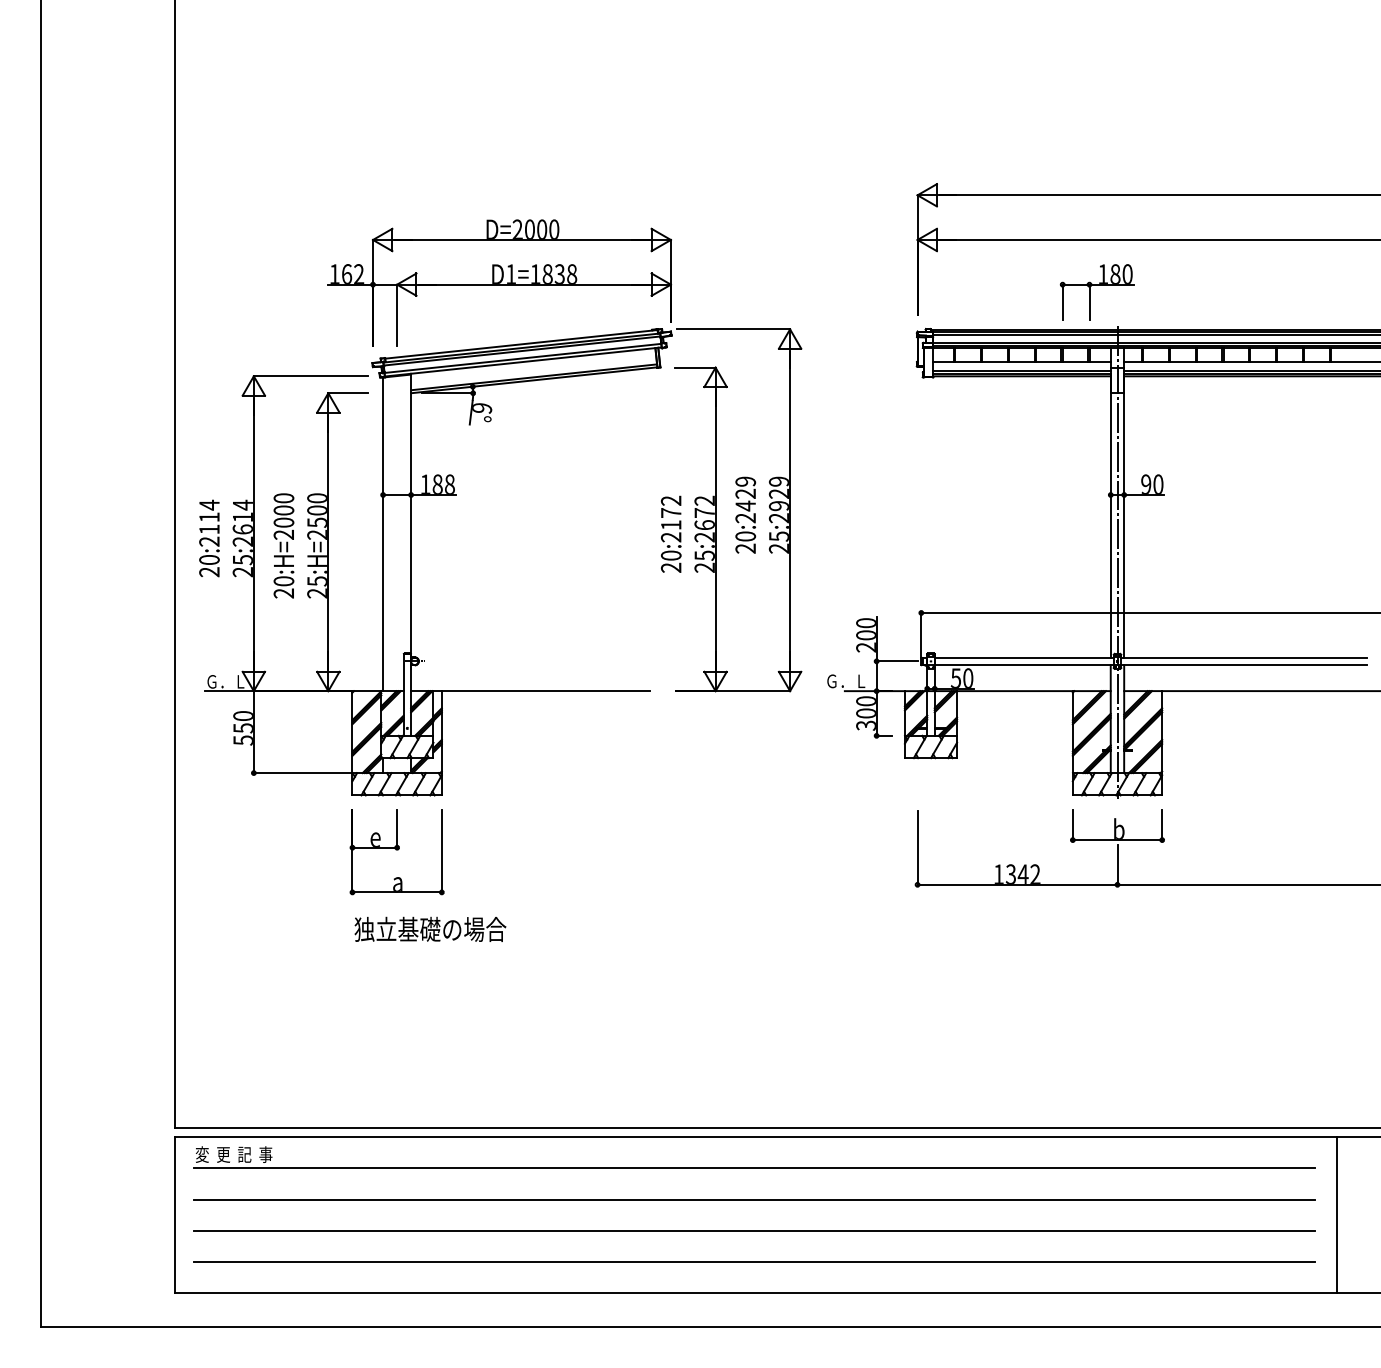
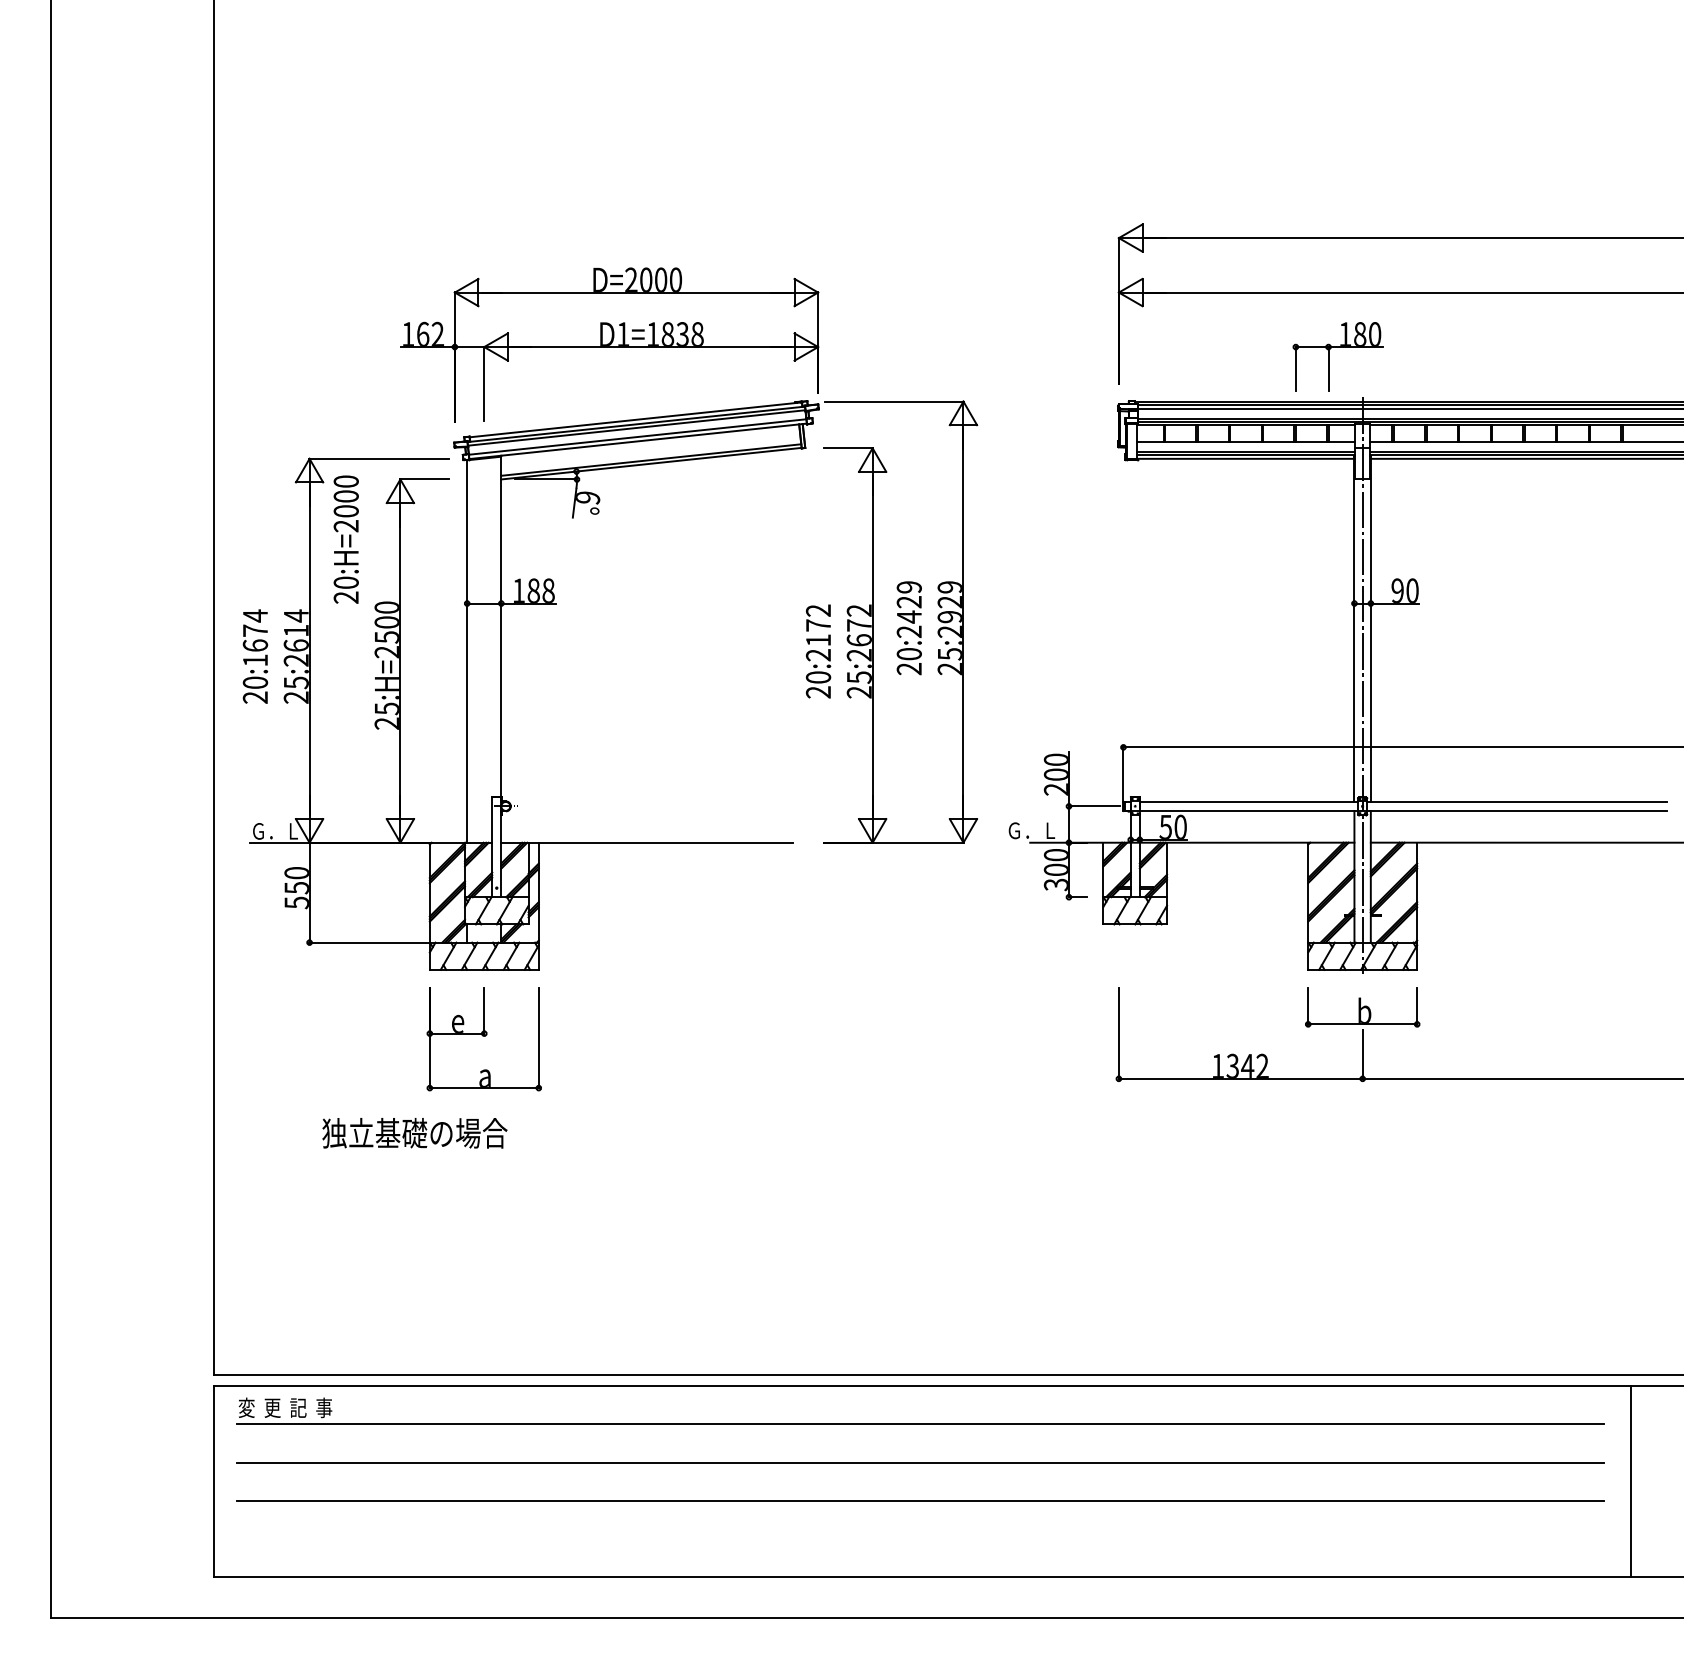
text: (209, 529) -> (255, 645), 20:2114 -> 20:1674
text: (283, 545) -> (345, 539), moved
text: (430, 929) -> (414, 1133), moved
line: (754, 1261) -> (920, 1538), removed

